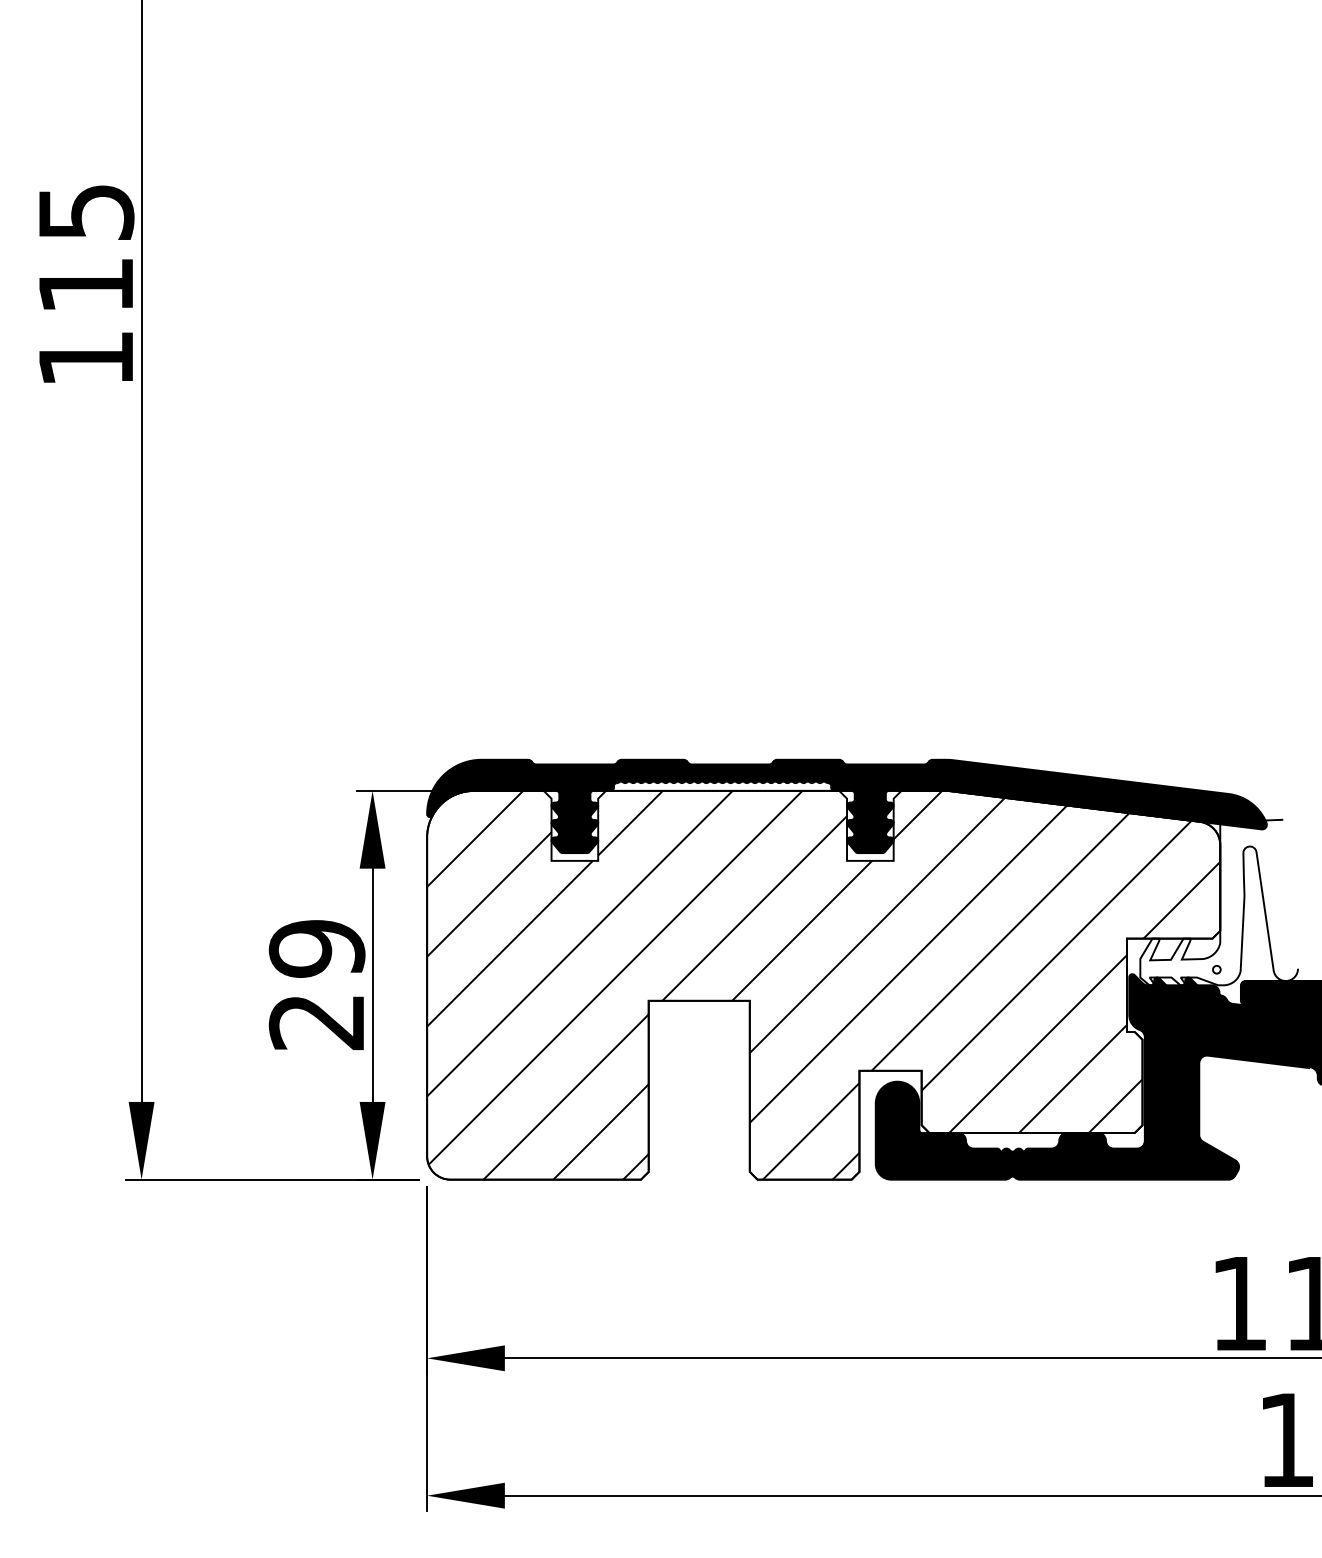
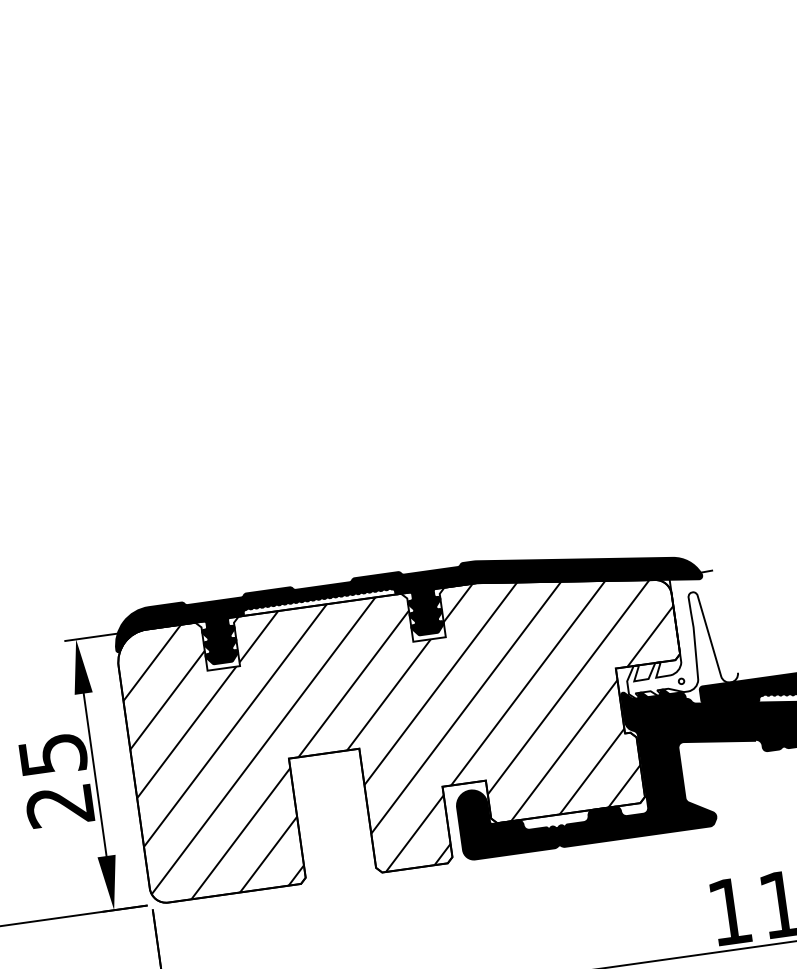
text: (316, 948) -> (52, 754), 29 -> 25

